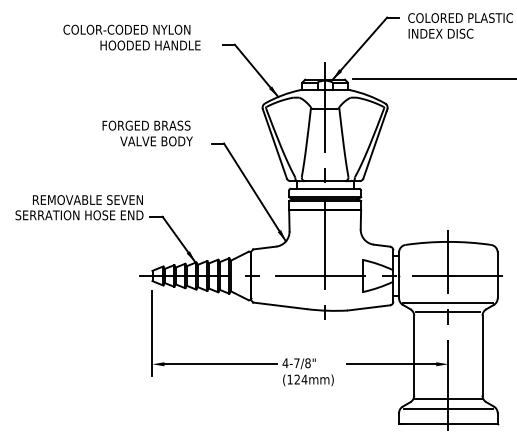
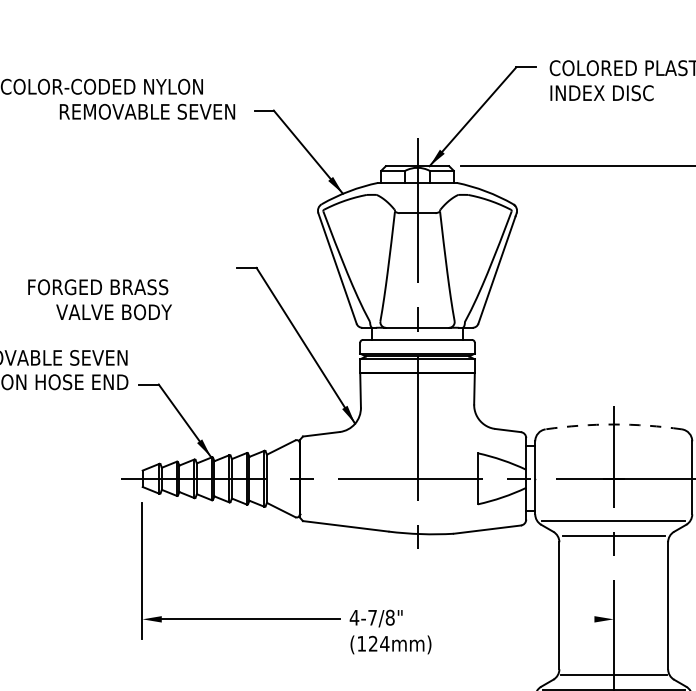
text: (155, 45) -> (147, 111), HOODED HANDLE -> REMOVABLE SEVEN
text: (147, 133) -> (99, 299), moved
arc: (448, 241) -> (613, 423), solid -> dashed
line: (391, 364) -> (523, 619), removed

